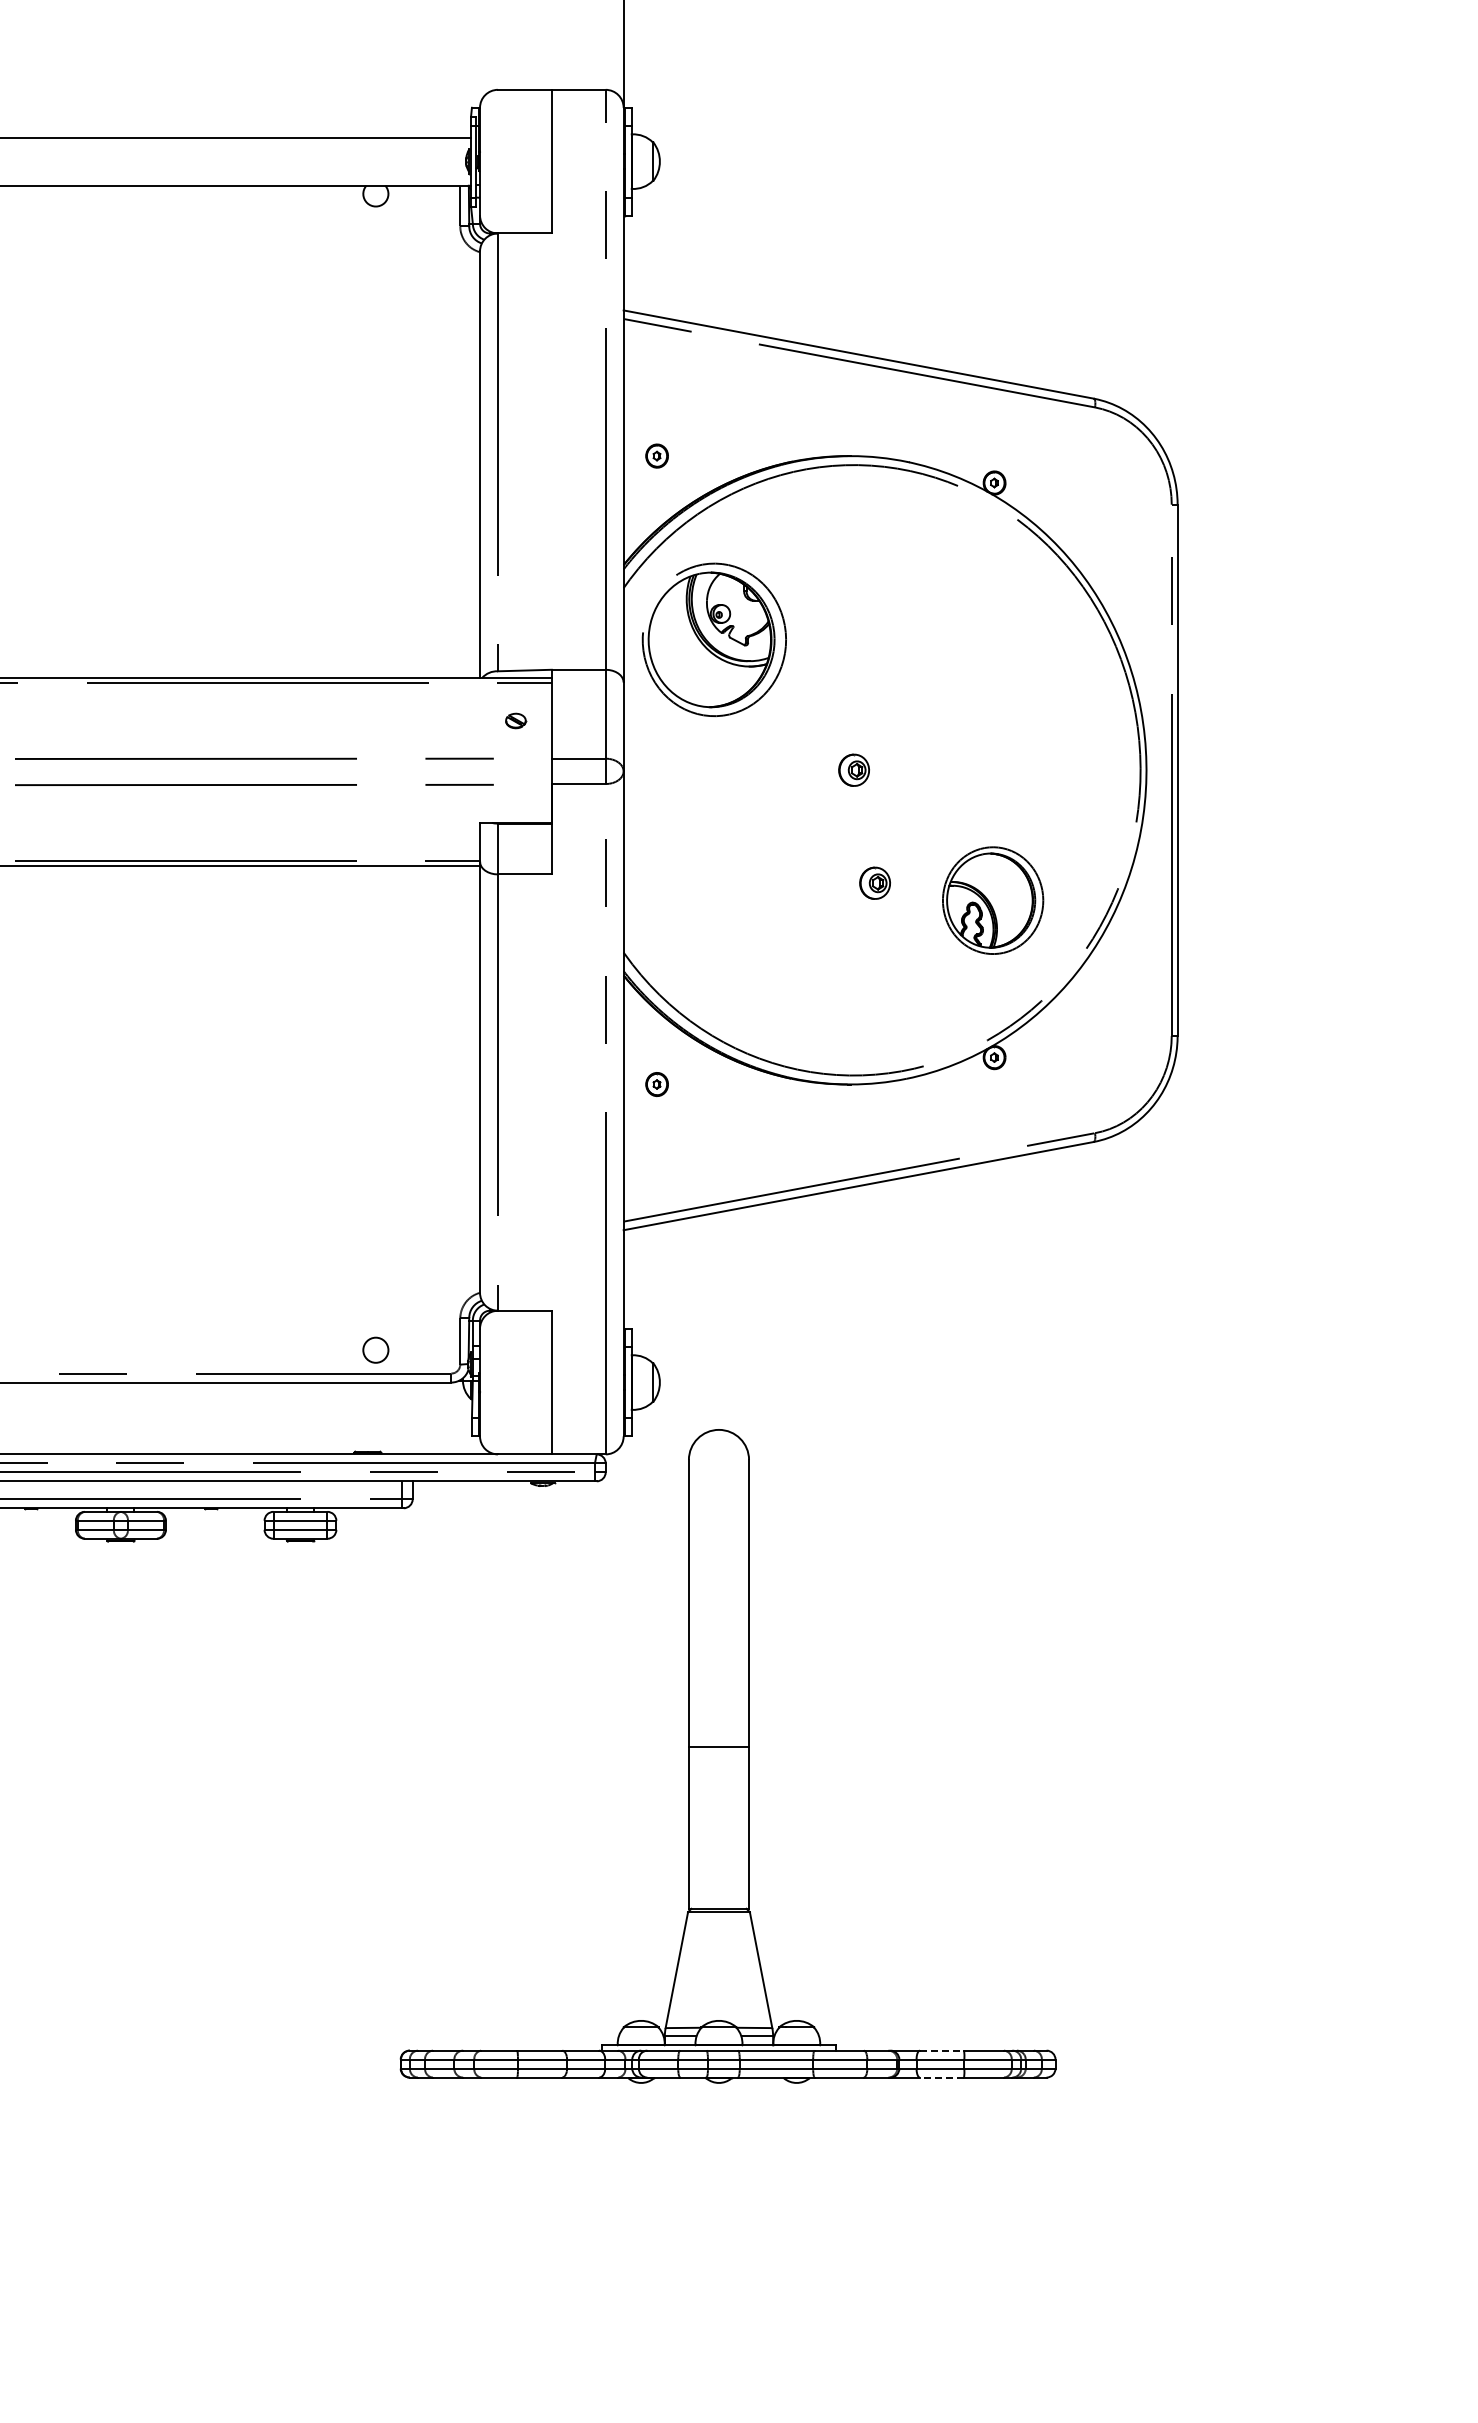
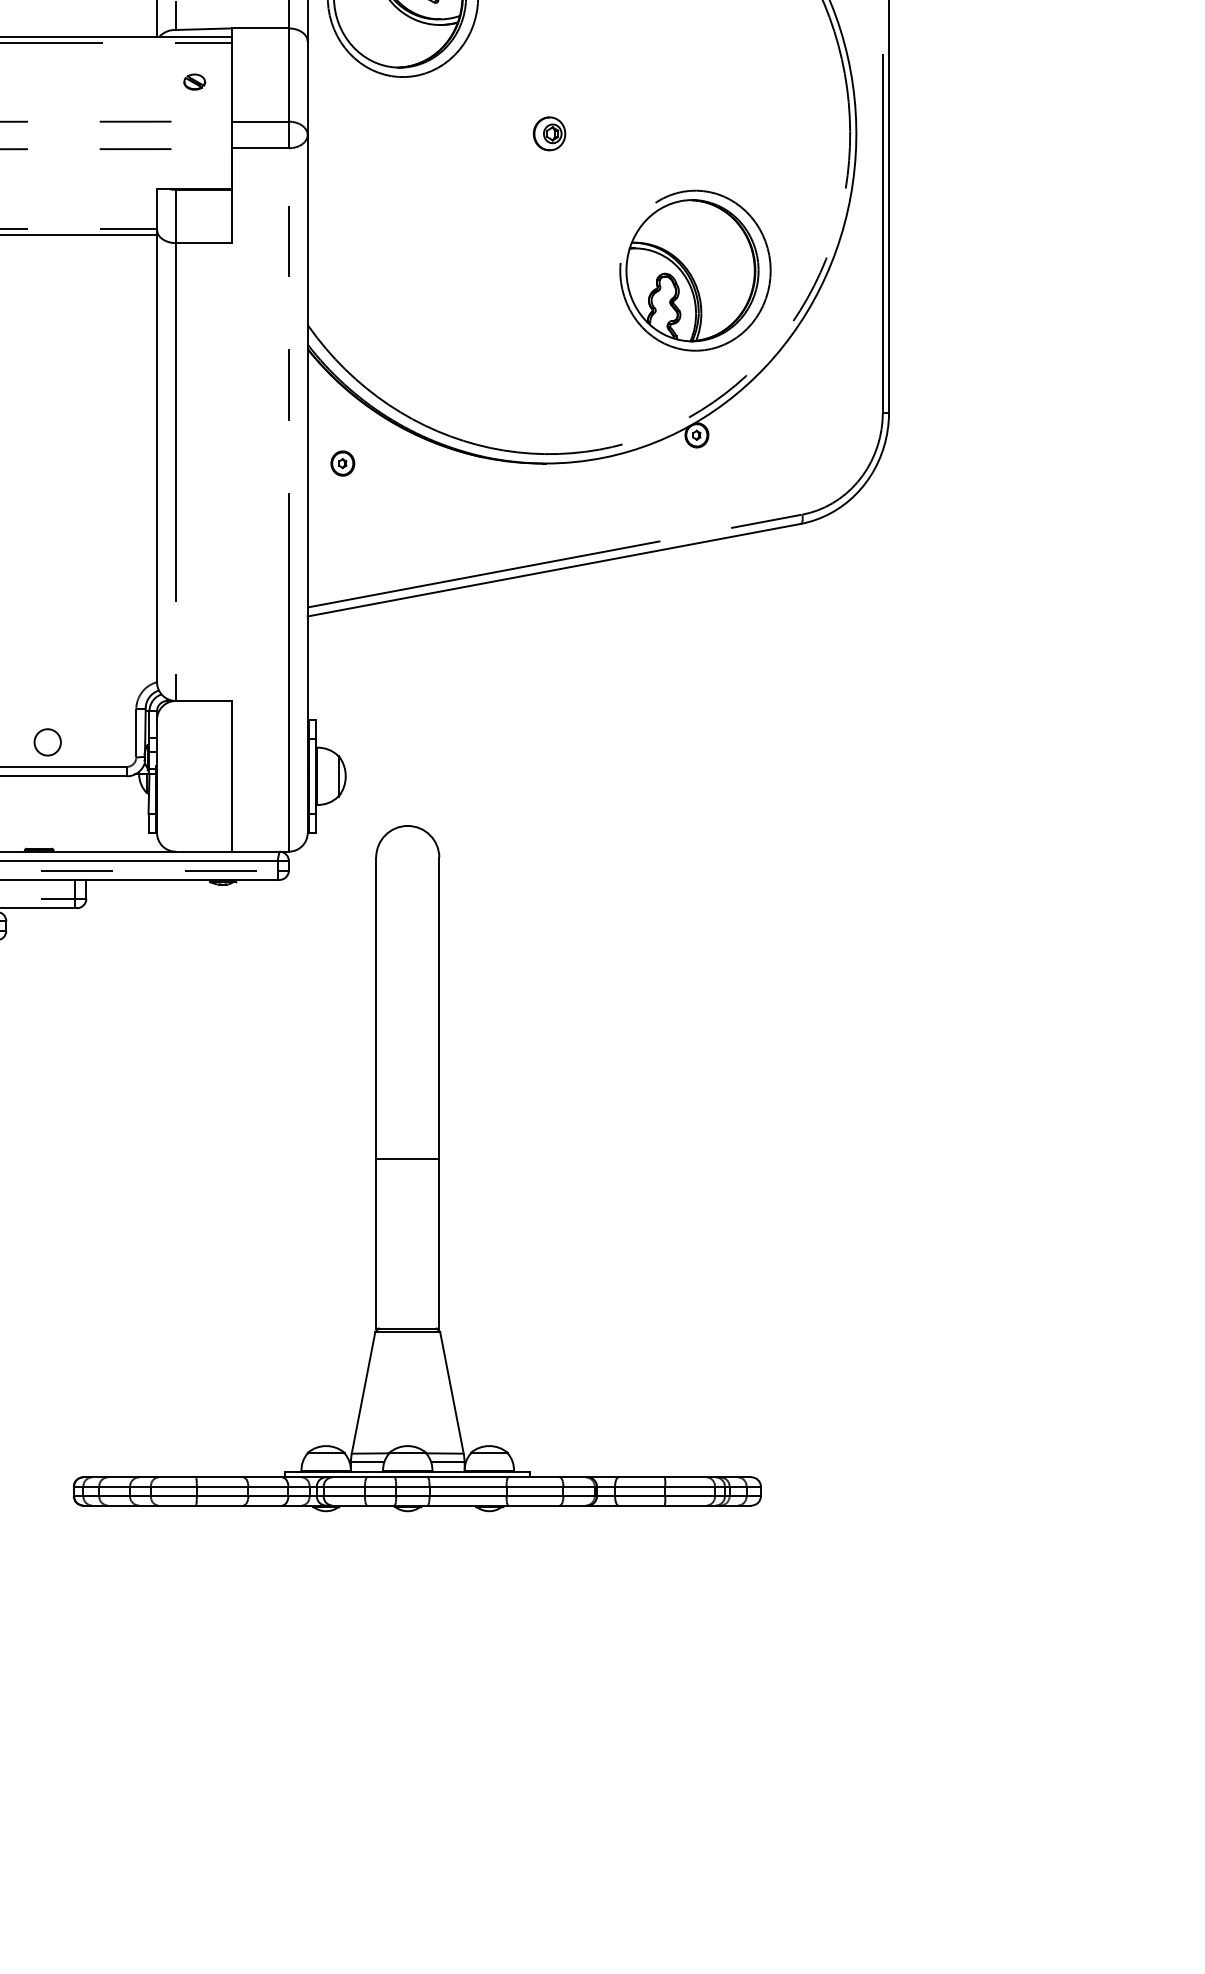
part: (874, 882) -> (570, 251), removed
part: (992, 900) -> (694, 270), size x1.43
line: (942, 2050) -> (642, 1477), dashed -> solid
line: (941, 2077) -> (641, 1505), dashed -> solid

